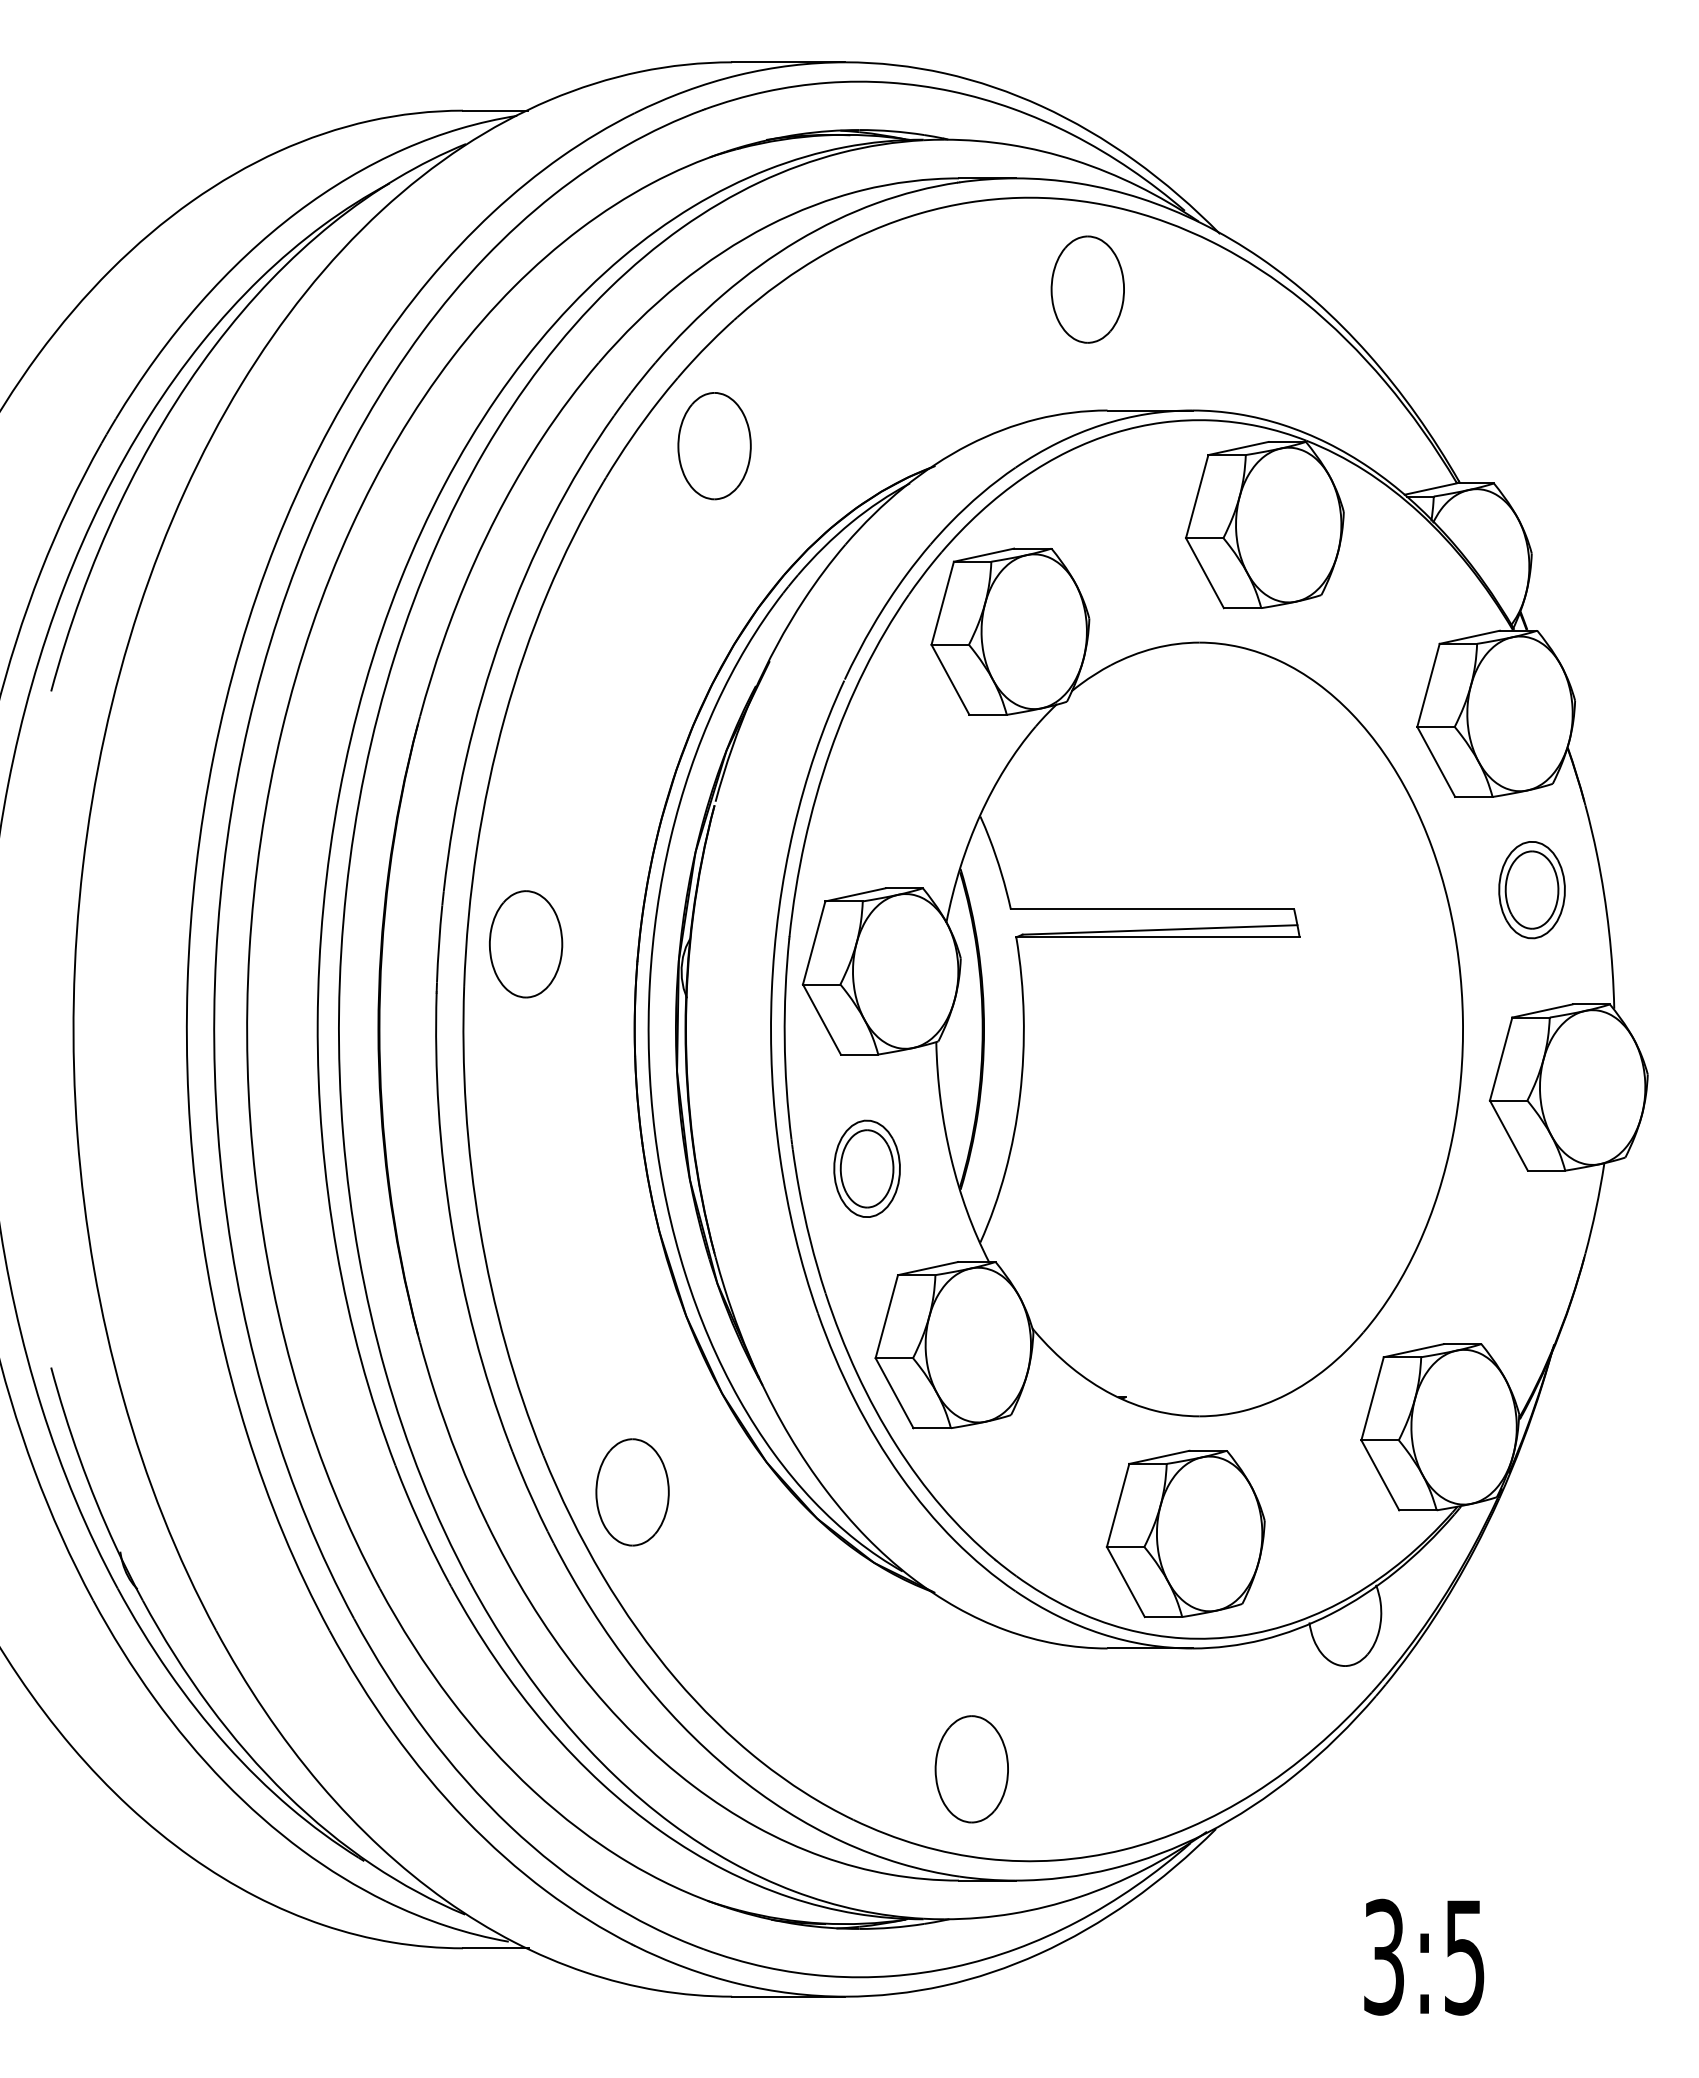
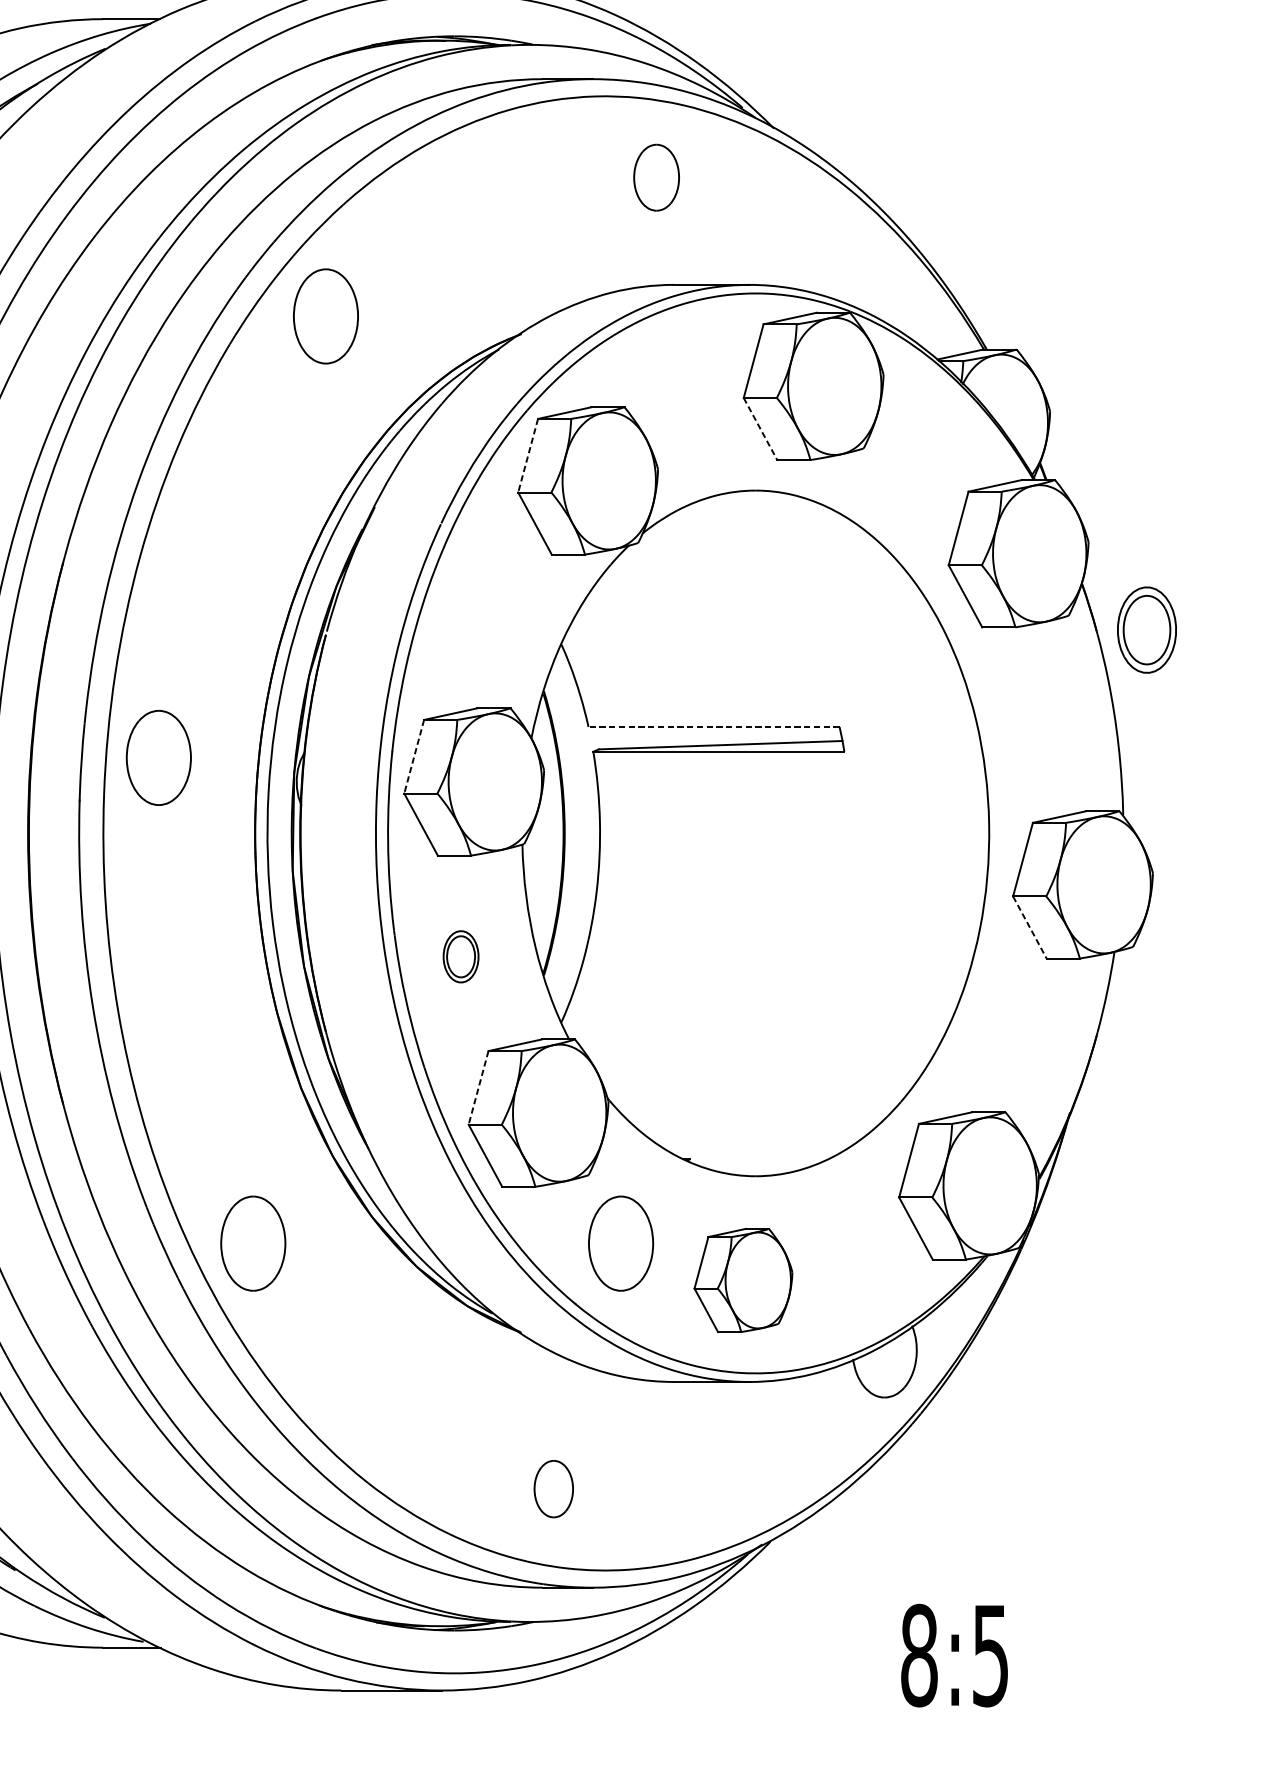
part: (1087, 289) -> (656, 177), size x0.7
line: (1204, 573) -> (760, 429), solid -> dashed
line: (942, 603) -> (527, 455), solid -> dashed
part: (1531, 890) -> (1146, 630), moved
line: (1152, 909) -> (714, 727), solid -> dashed
line: (814, 943) -> (414, 757), solid -> dashed
line: (1508, 1135) -> (1029, 927), solid -> dashed
part: (866, 1168) -> (460, 956), size x0.6
line: (886, 1317) -> (478, 1088), solid -> dashed
part: (1047, 1492) -> (620, 1243), added
part: (1185, 1533) -> (743, 1280), size x0.7
part: (971, 1769) -> (553, 1489), size x0.6
text: (1383, 1956) -> (918, 1654), 3:5 -> 8:5

